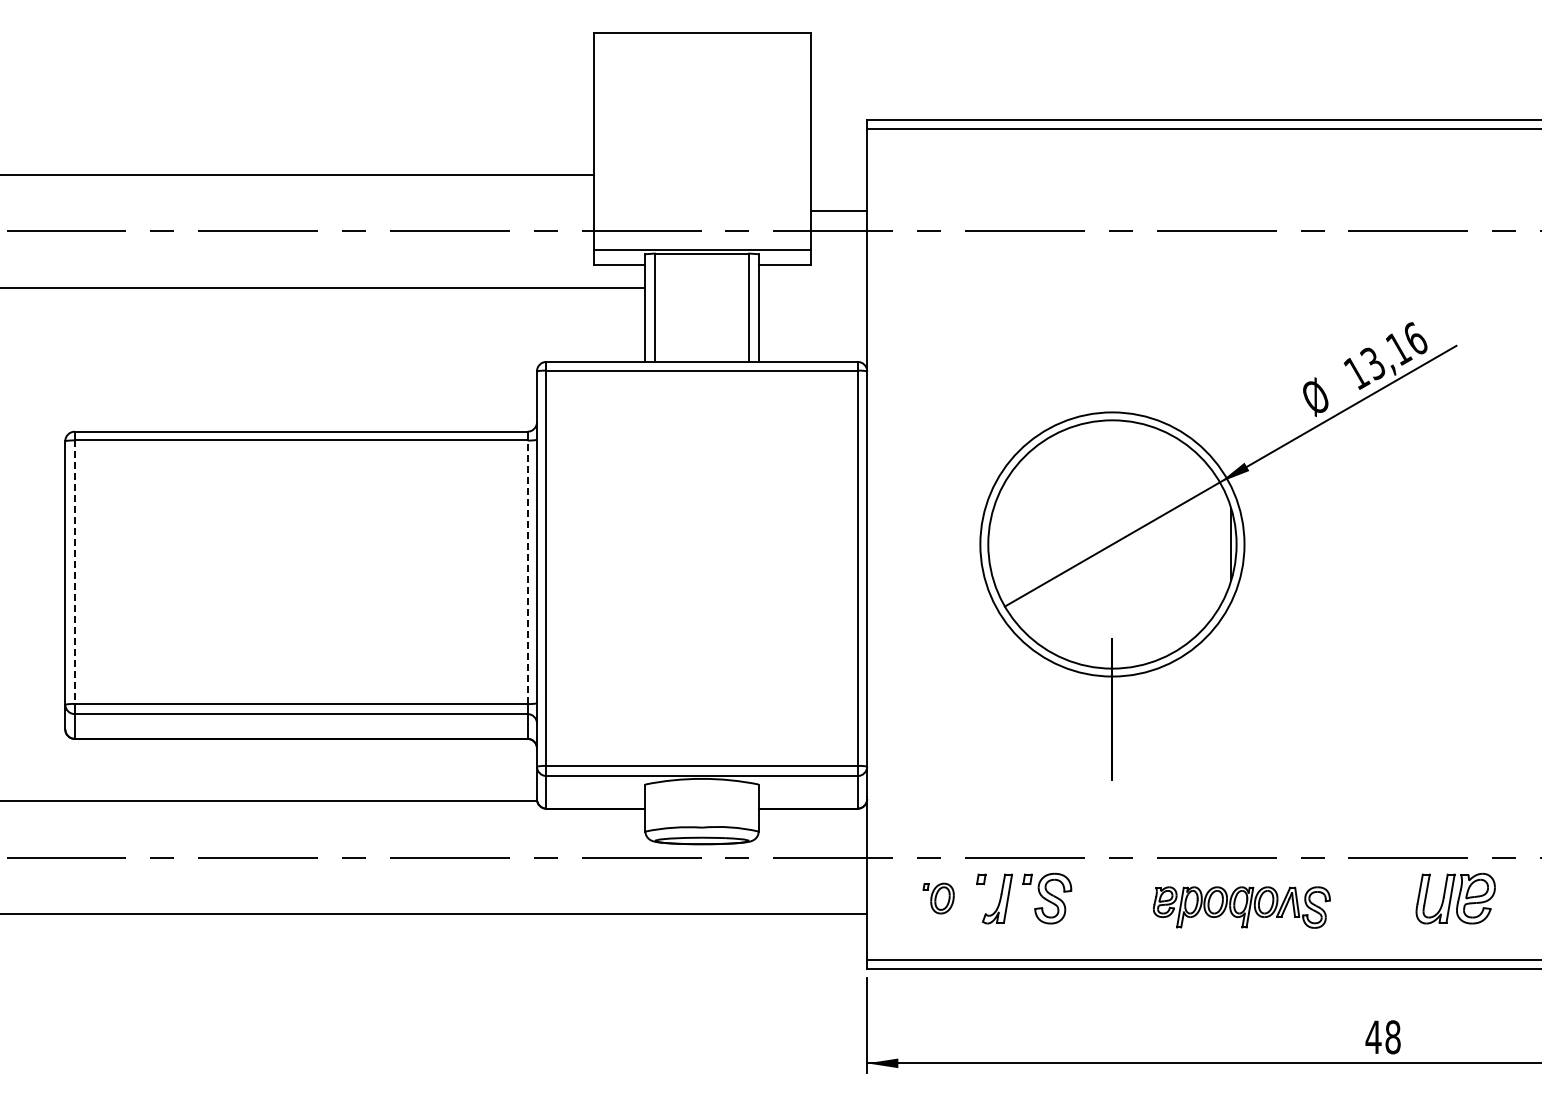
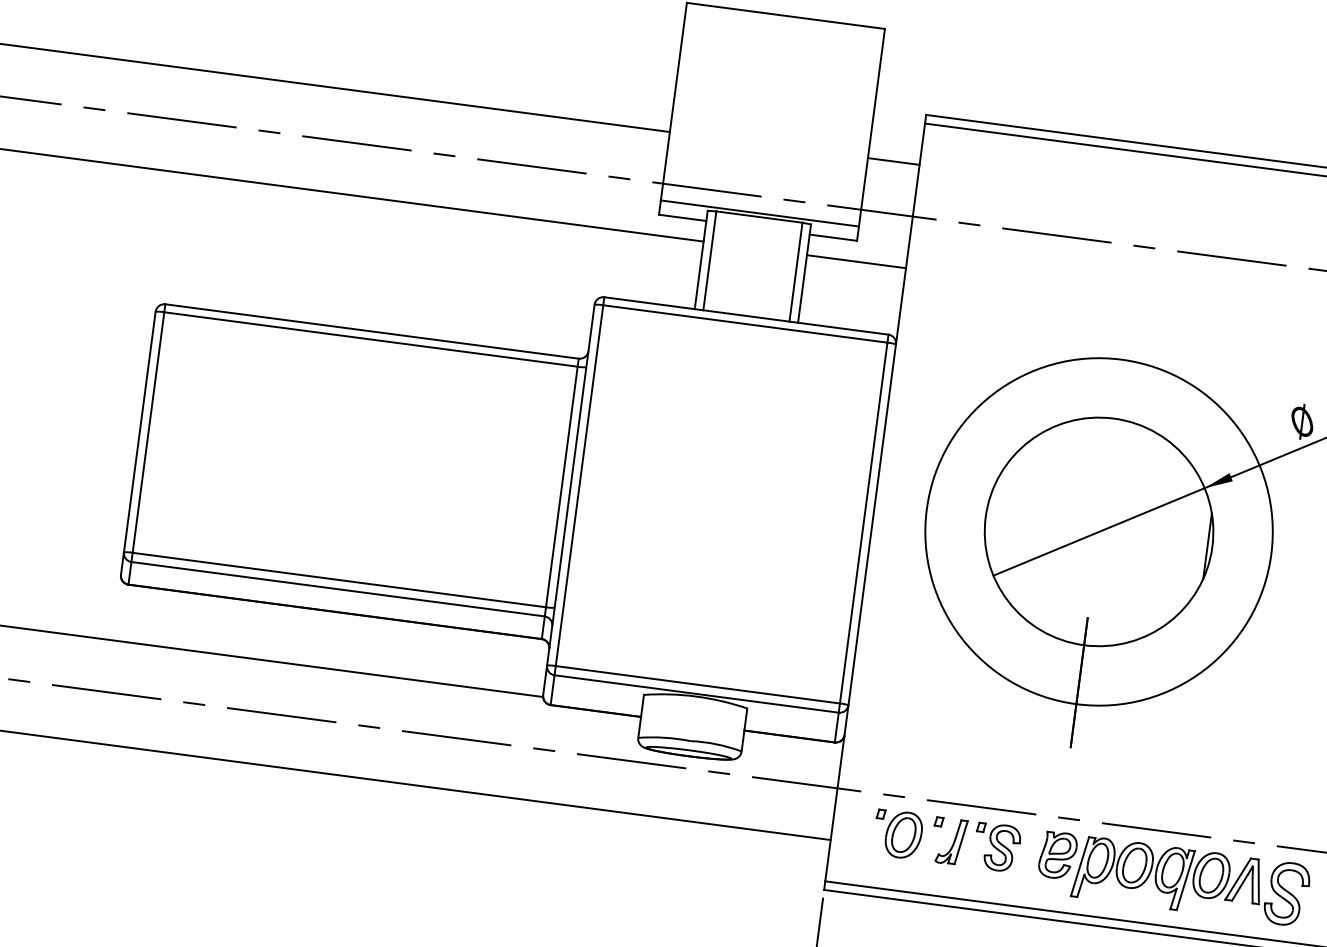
line: (838, 210) -> (893, 161), moved
line: (812, 287) -> (856, 261), added
circle: (1112, 544) -> (1099, 531), size x1.43
line: (74, 572) -> (148, 432), dashed -> solid
line: (527, 572) -> (561, 487), dashed -> solid
part: (938, 898) -> (897, 834), size x1.67
part: (1241, 907) -> (1173, 878), size x1.67

